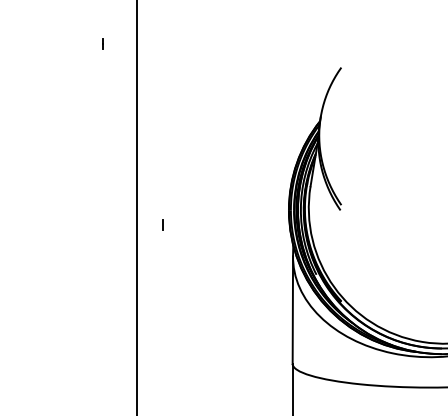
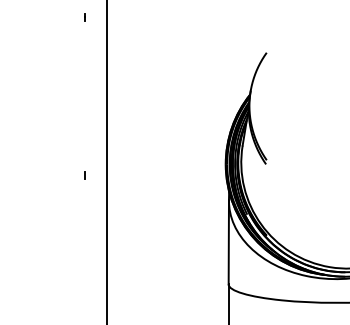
line: (102, 43) -> (83, 16), moved
line: (162, 224) -> (83, 175), moved

